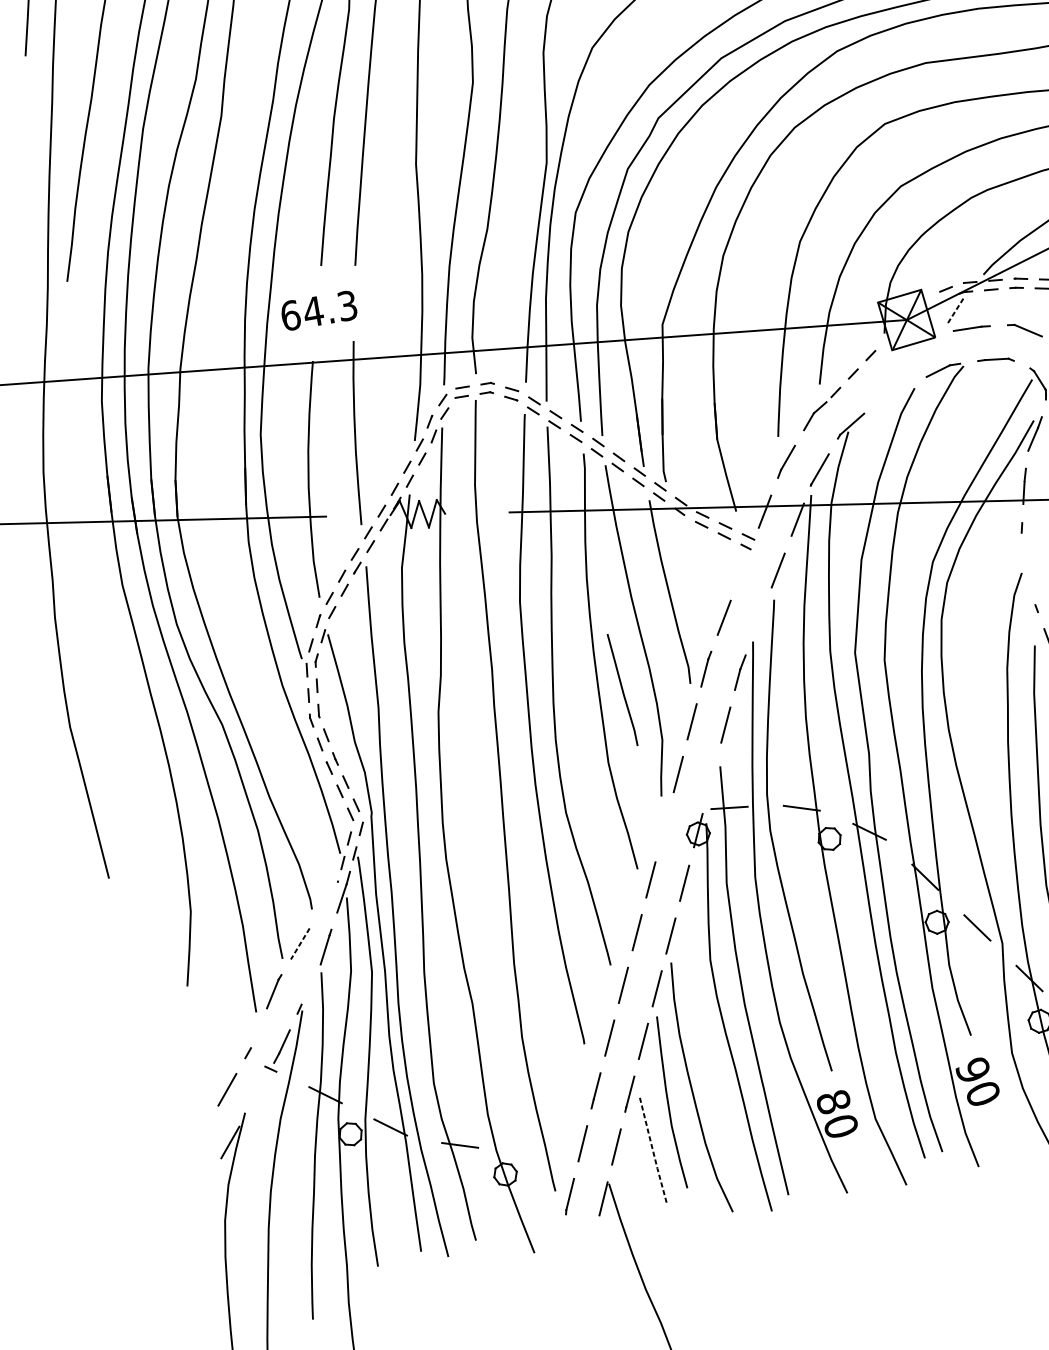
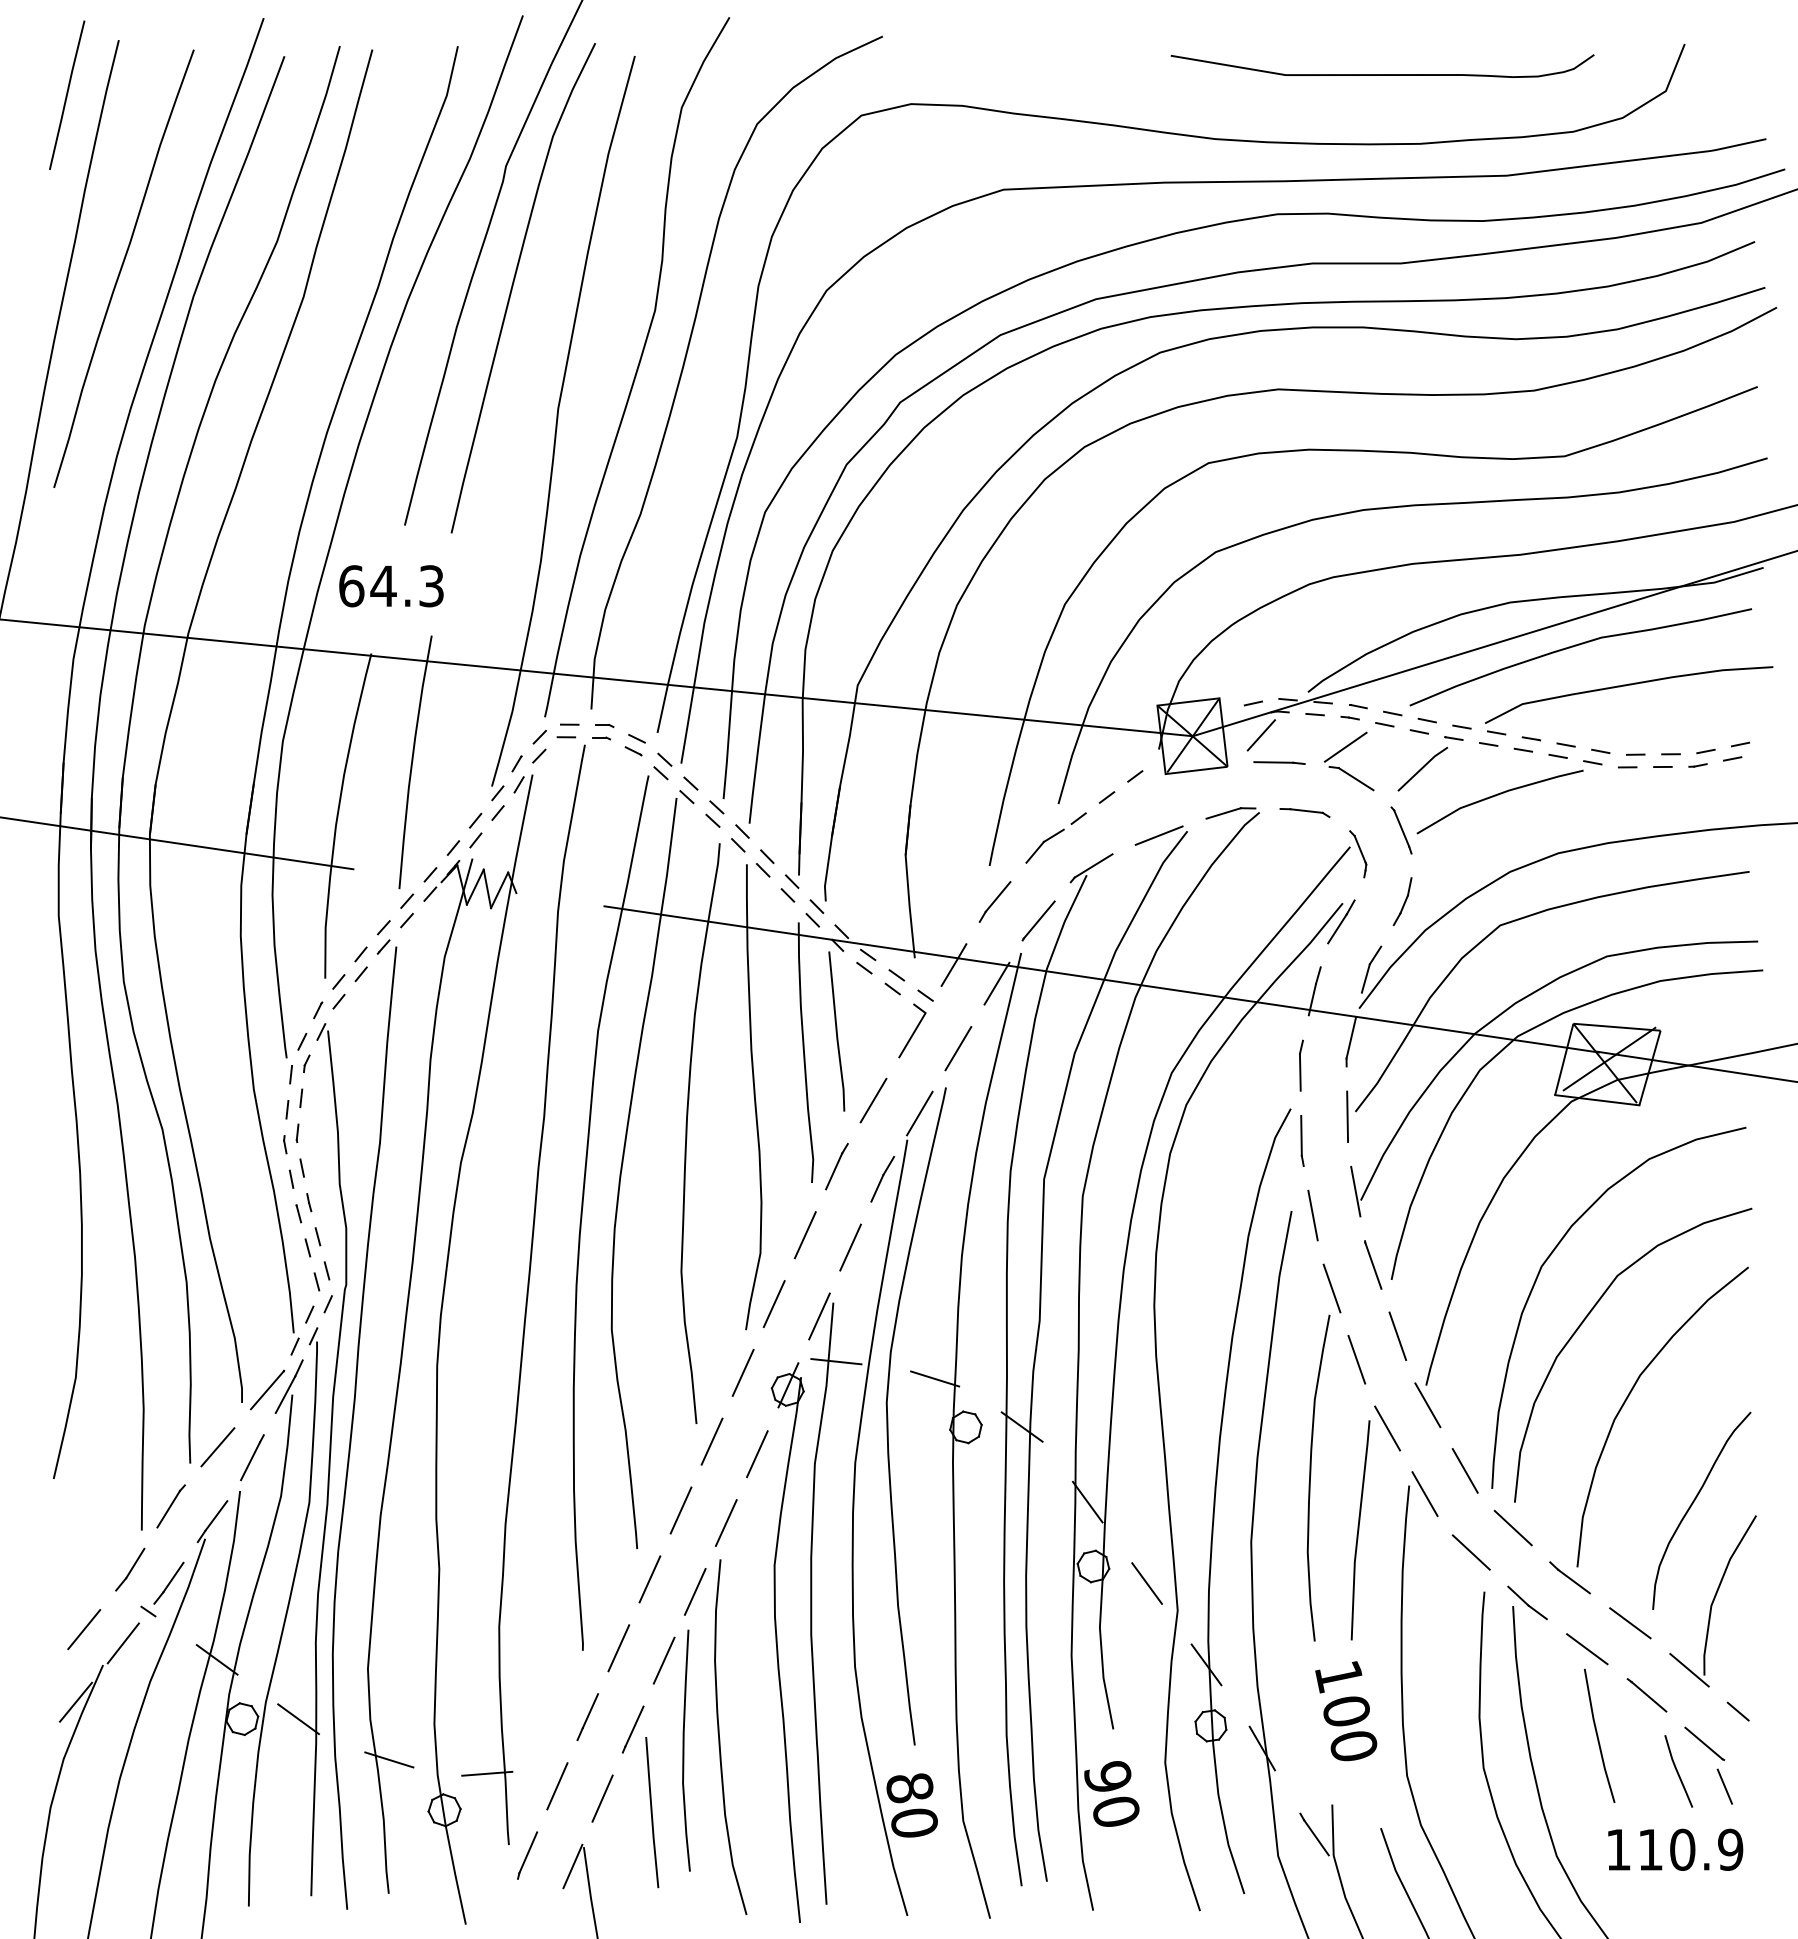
line: (1016, 308) -> (1345, 746), added
line: (955, 311) -> (1261, 735), dashed -> solid
line: (894, 394) -> (1158, 835), added
line: (1023, 545) -> (1299, 1071), added
line: (744, 566) -> (912, 1035), added
line: (1032, 590) -> (1301, 1135), added
line: (758, 621) -> (919, 1113), added
line: (622, 690) -> (836, 1031), moved
line: (712, 777) -> (819, 1316), added
line: (664, 827) -> (742, 1372), added
line: (327, 897) -> (266, 1390), added
line: (300, 944) -> (217, 1447), dashed -> solid
line: (307, 992) -> (216, 1515), added
line: (255, 1036) -> (135, 1563), added
line: (256, 1095) -> (122, 1643), added
line: (531, 1143) -> (487, 1773), added
line: (652, 1150) -> (651, 1812), dashed -> solid

